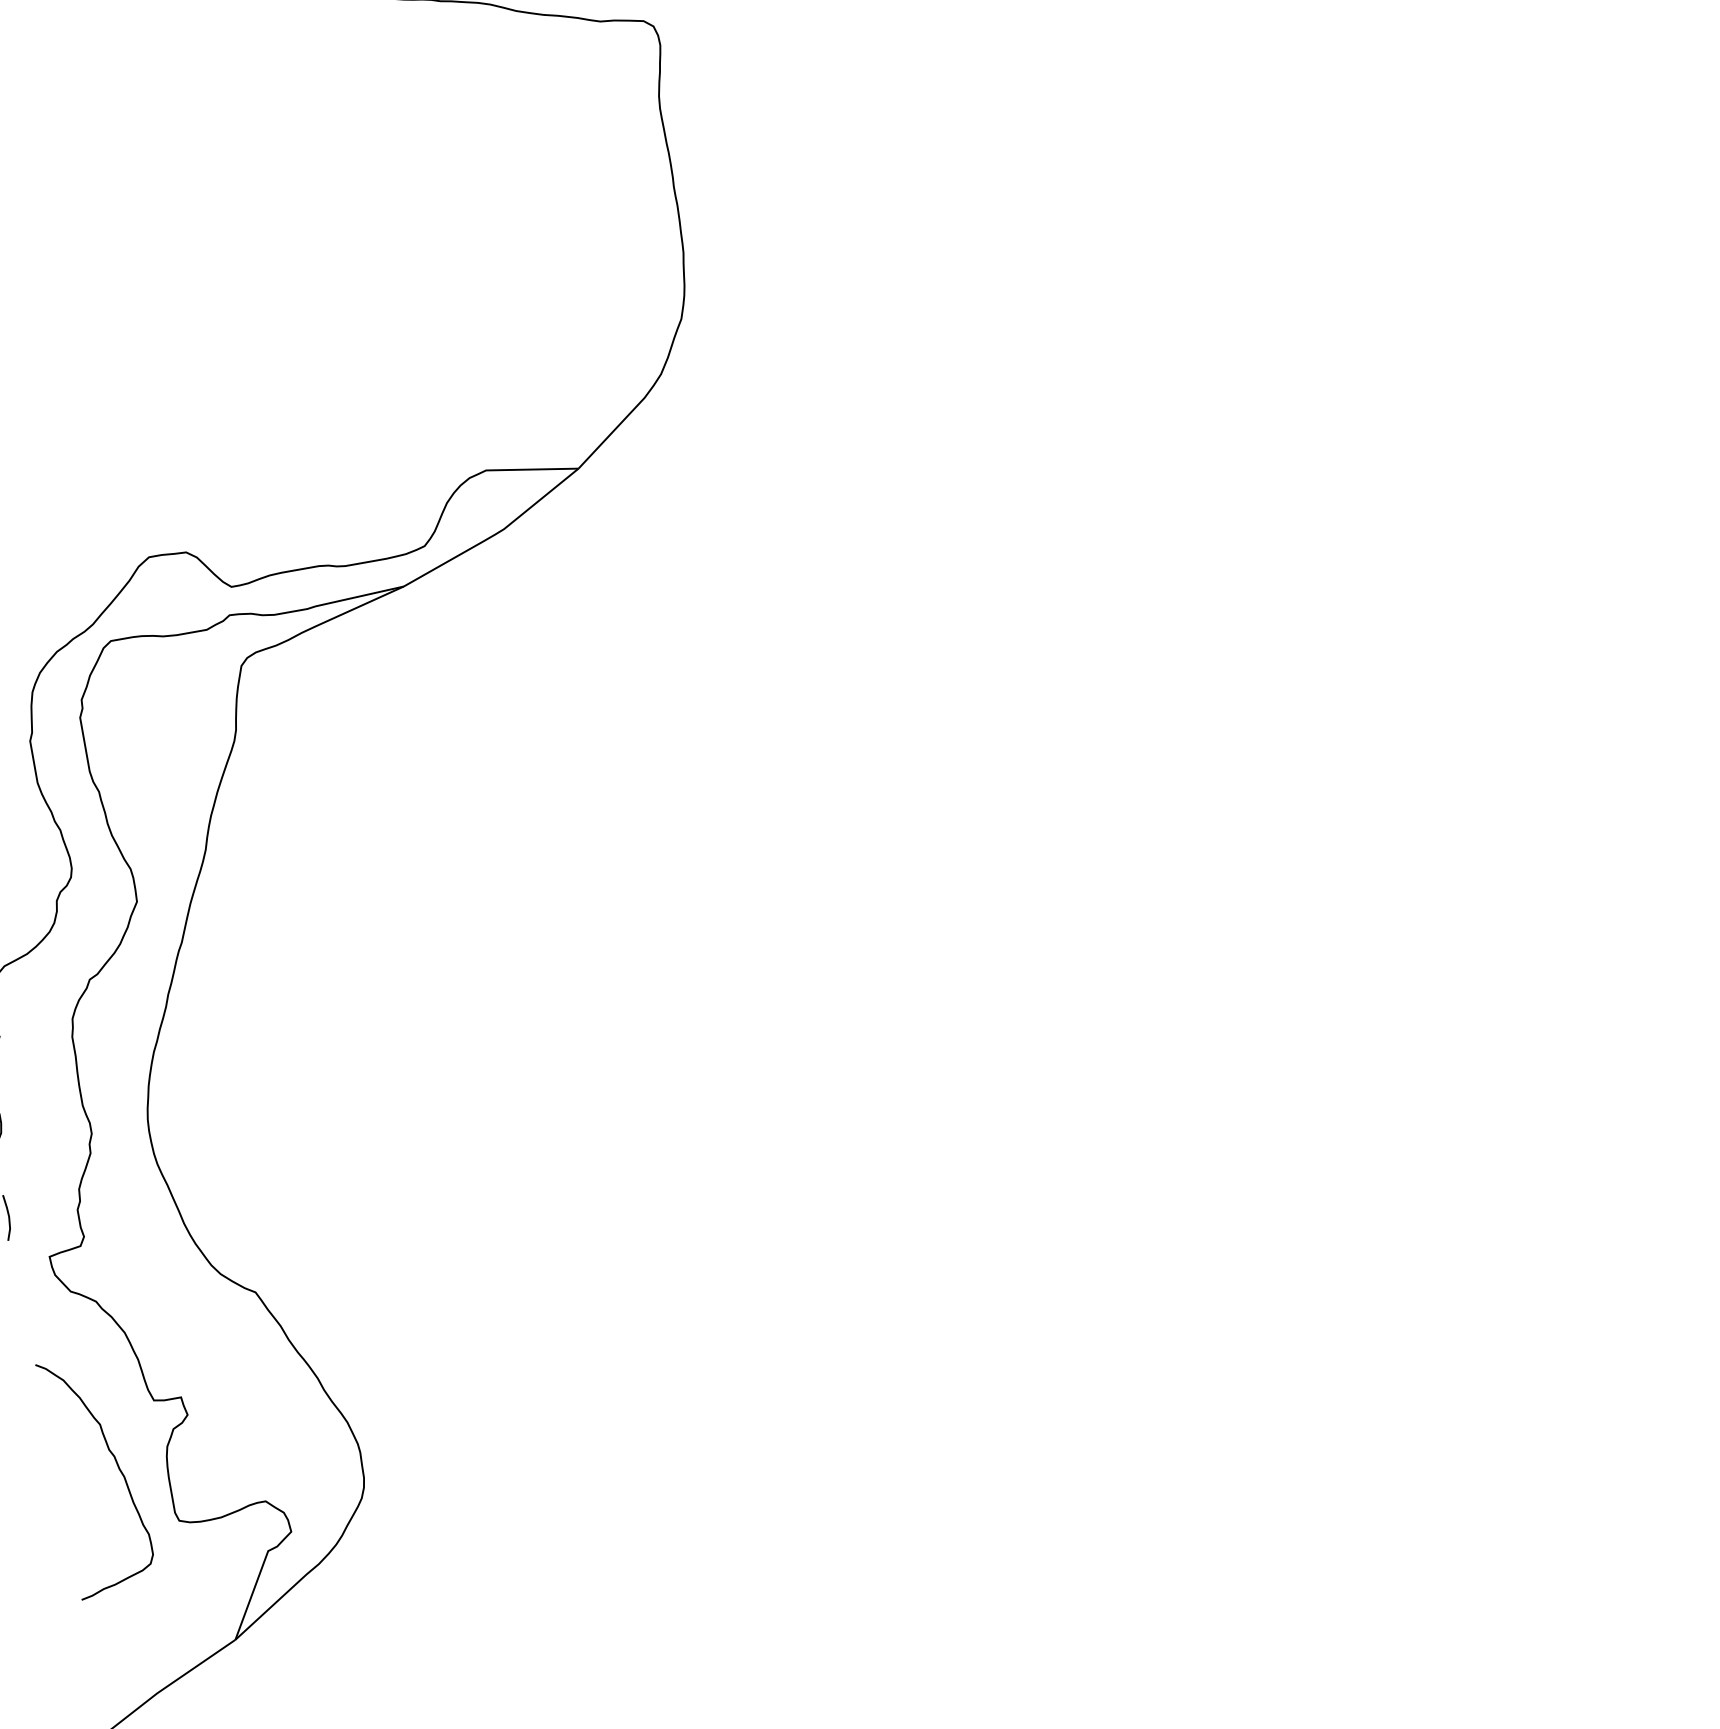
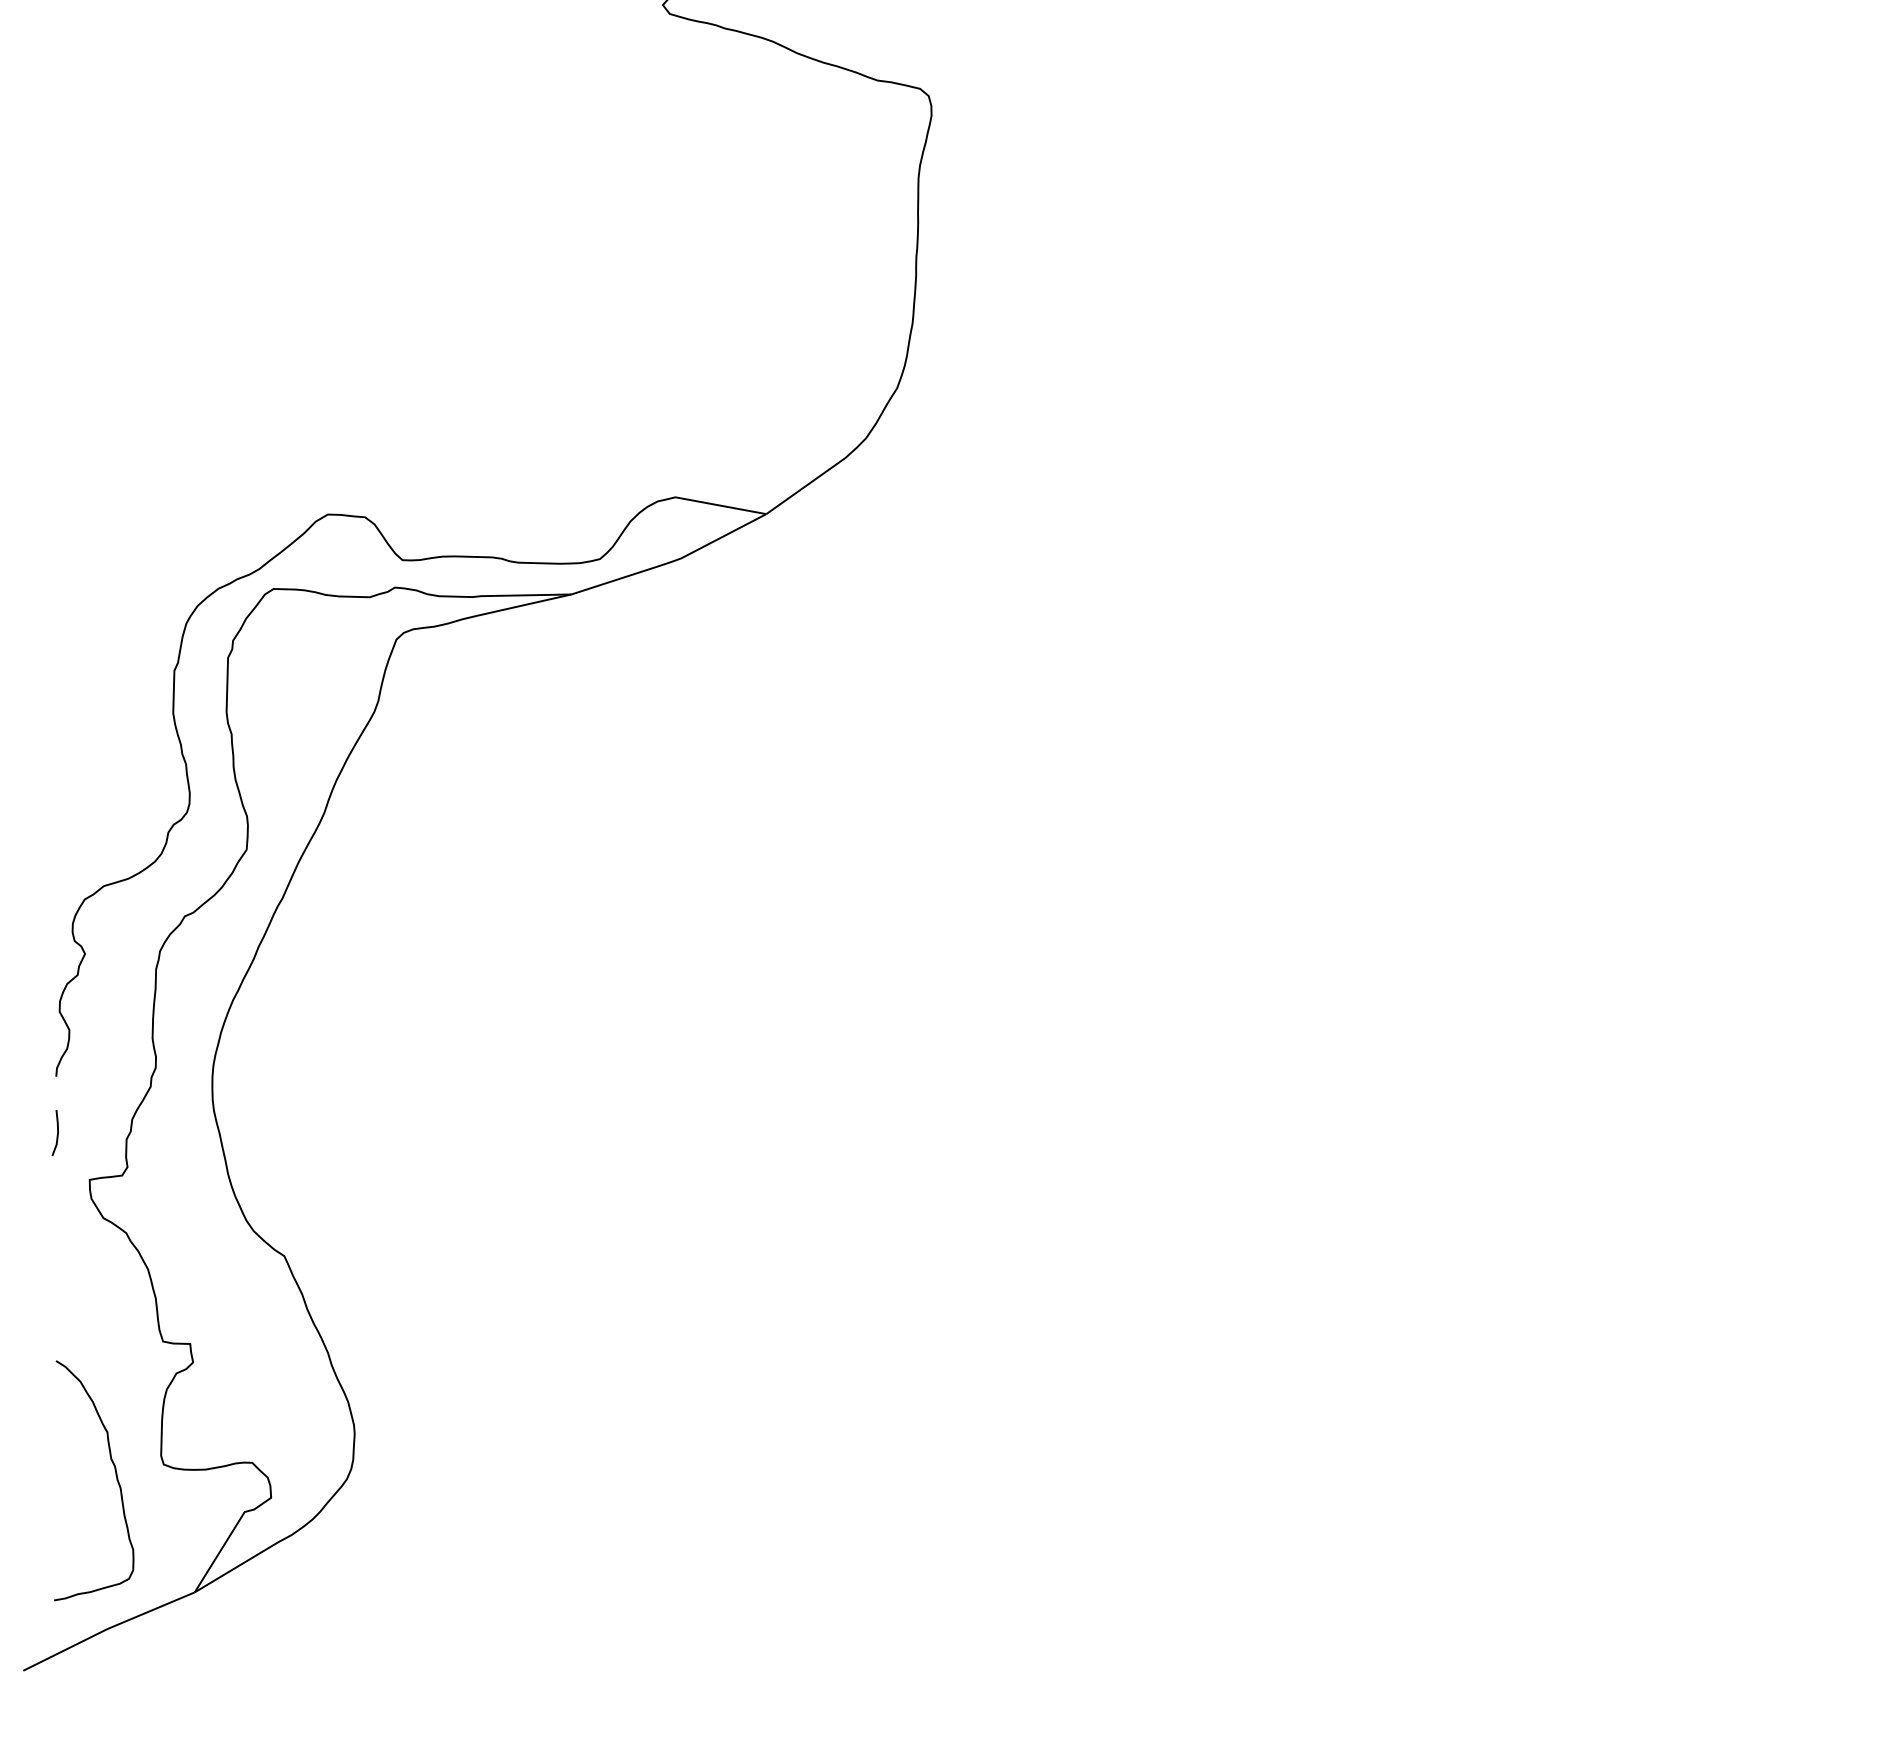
curve: (116, 1465) -> (115, 1475), moved

